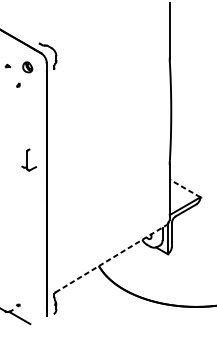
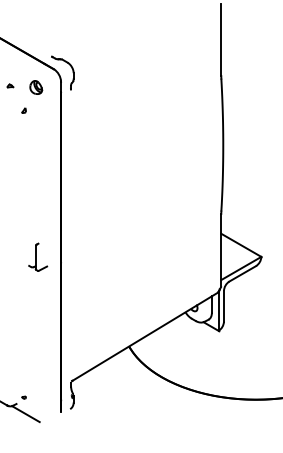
part: (29, 159) -> (38, 256), moved
line: (184, 188) -> (240, 245), dashed -> solid
line: (111, 258) -> (145, 336), dashed -> solid

